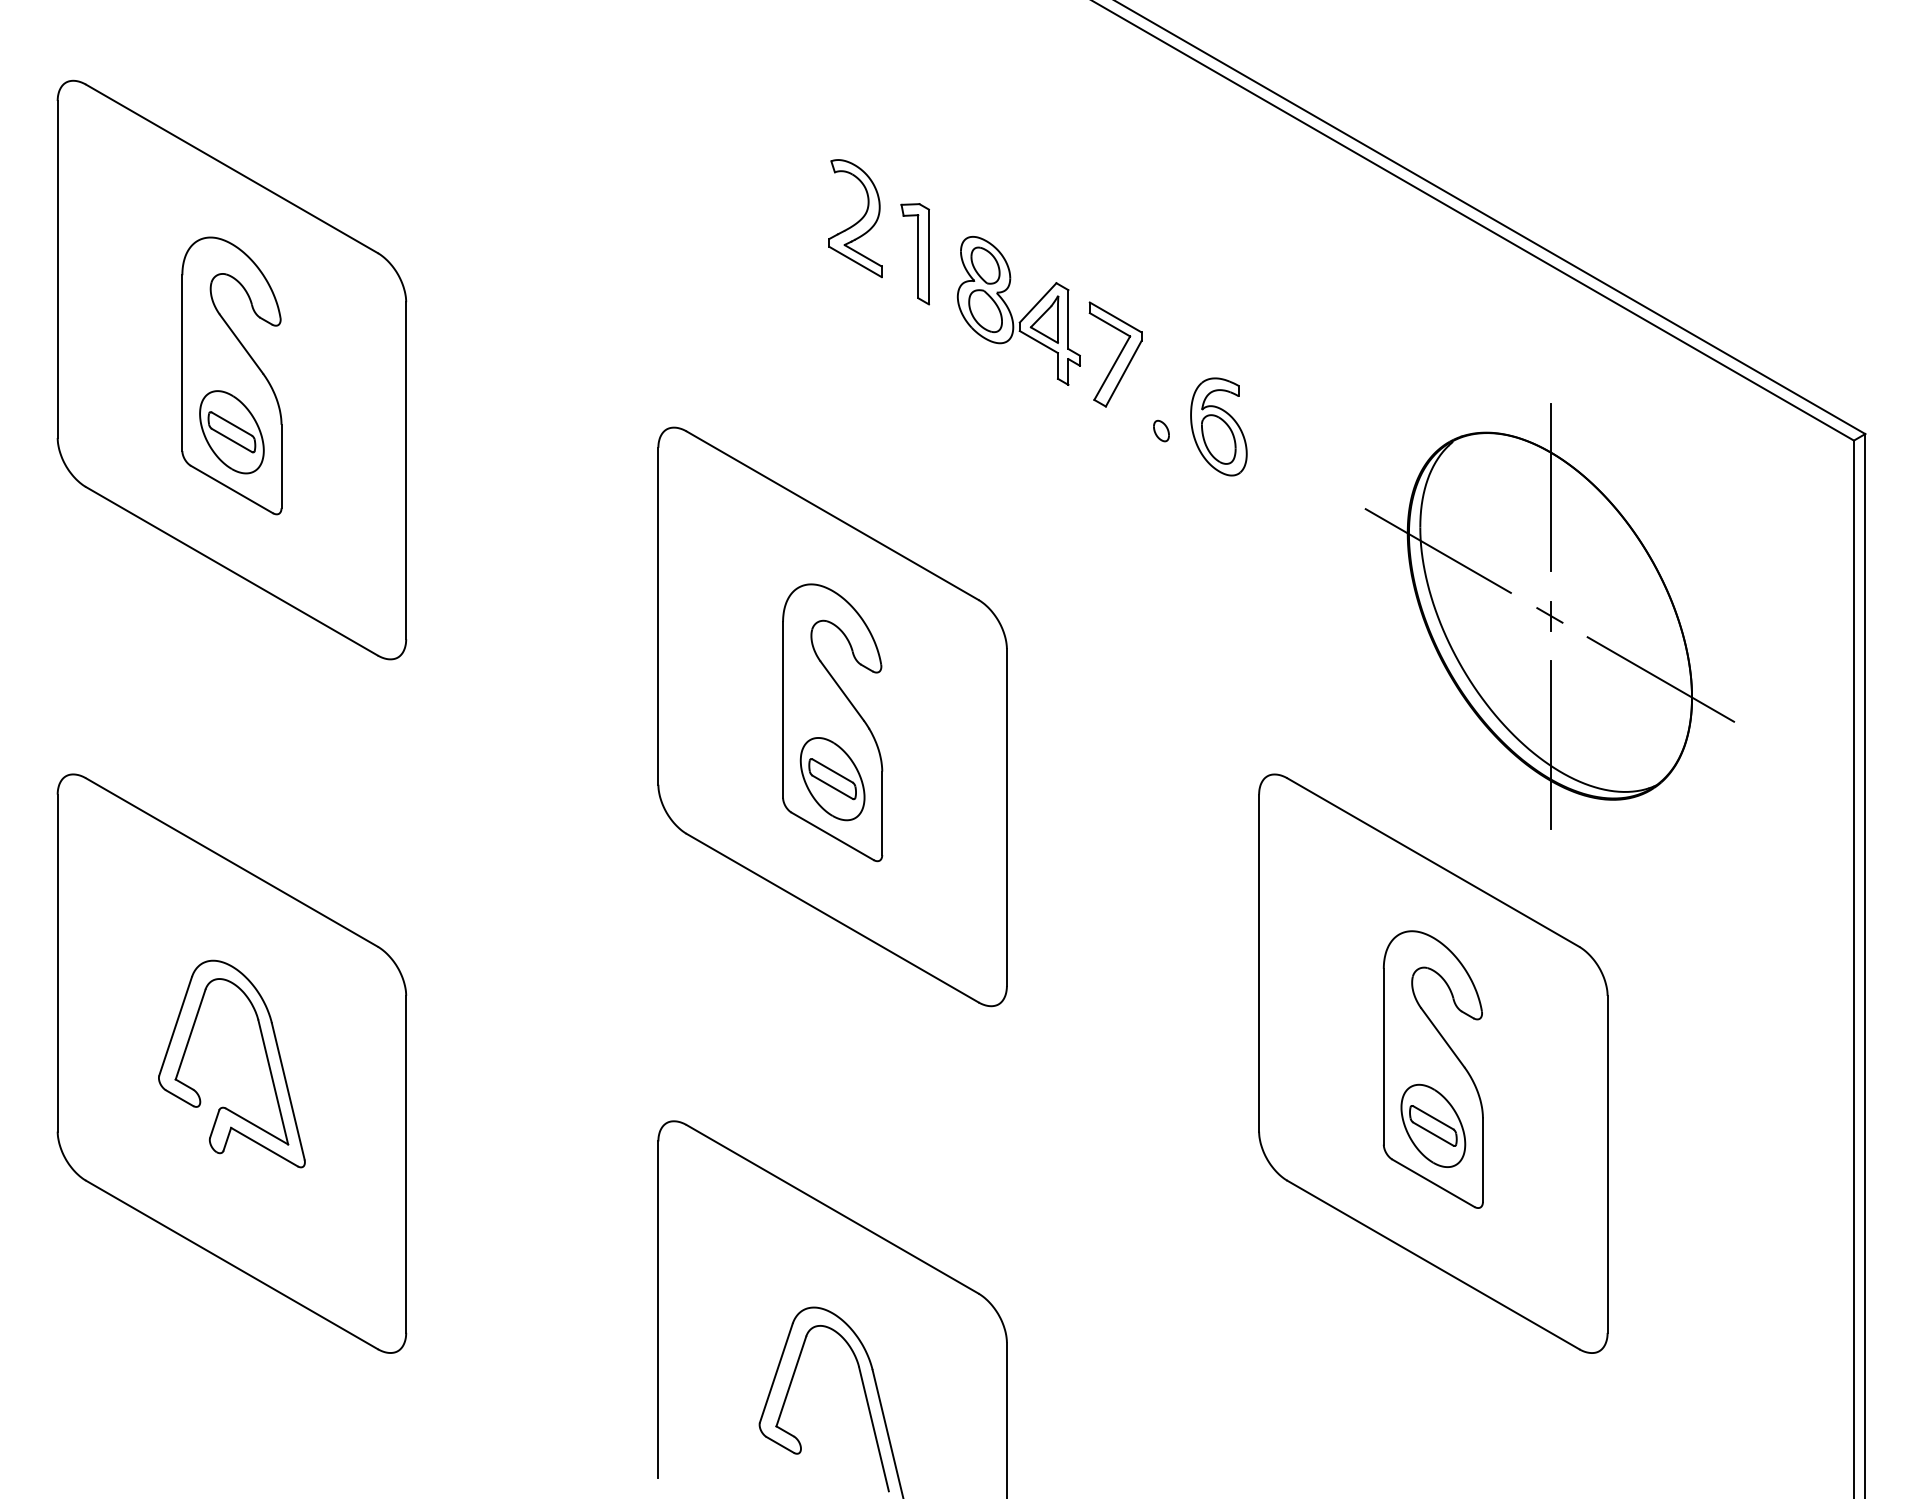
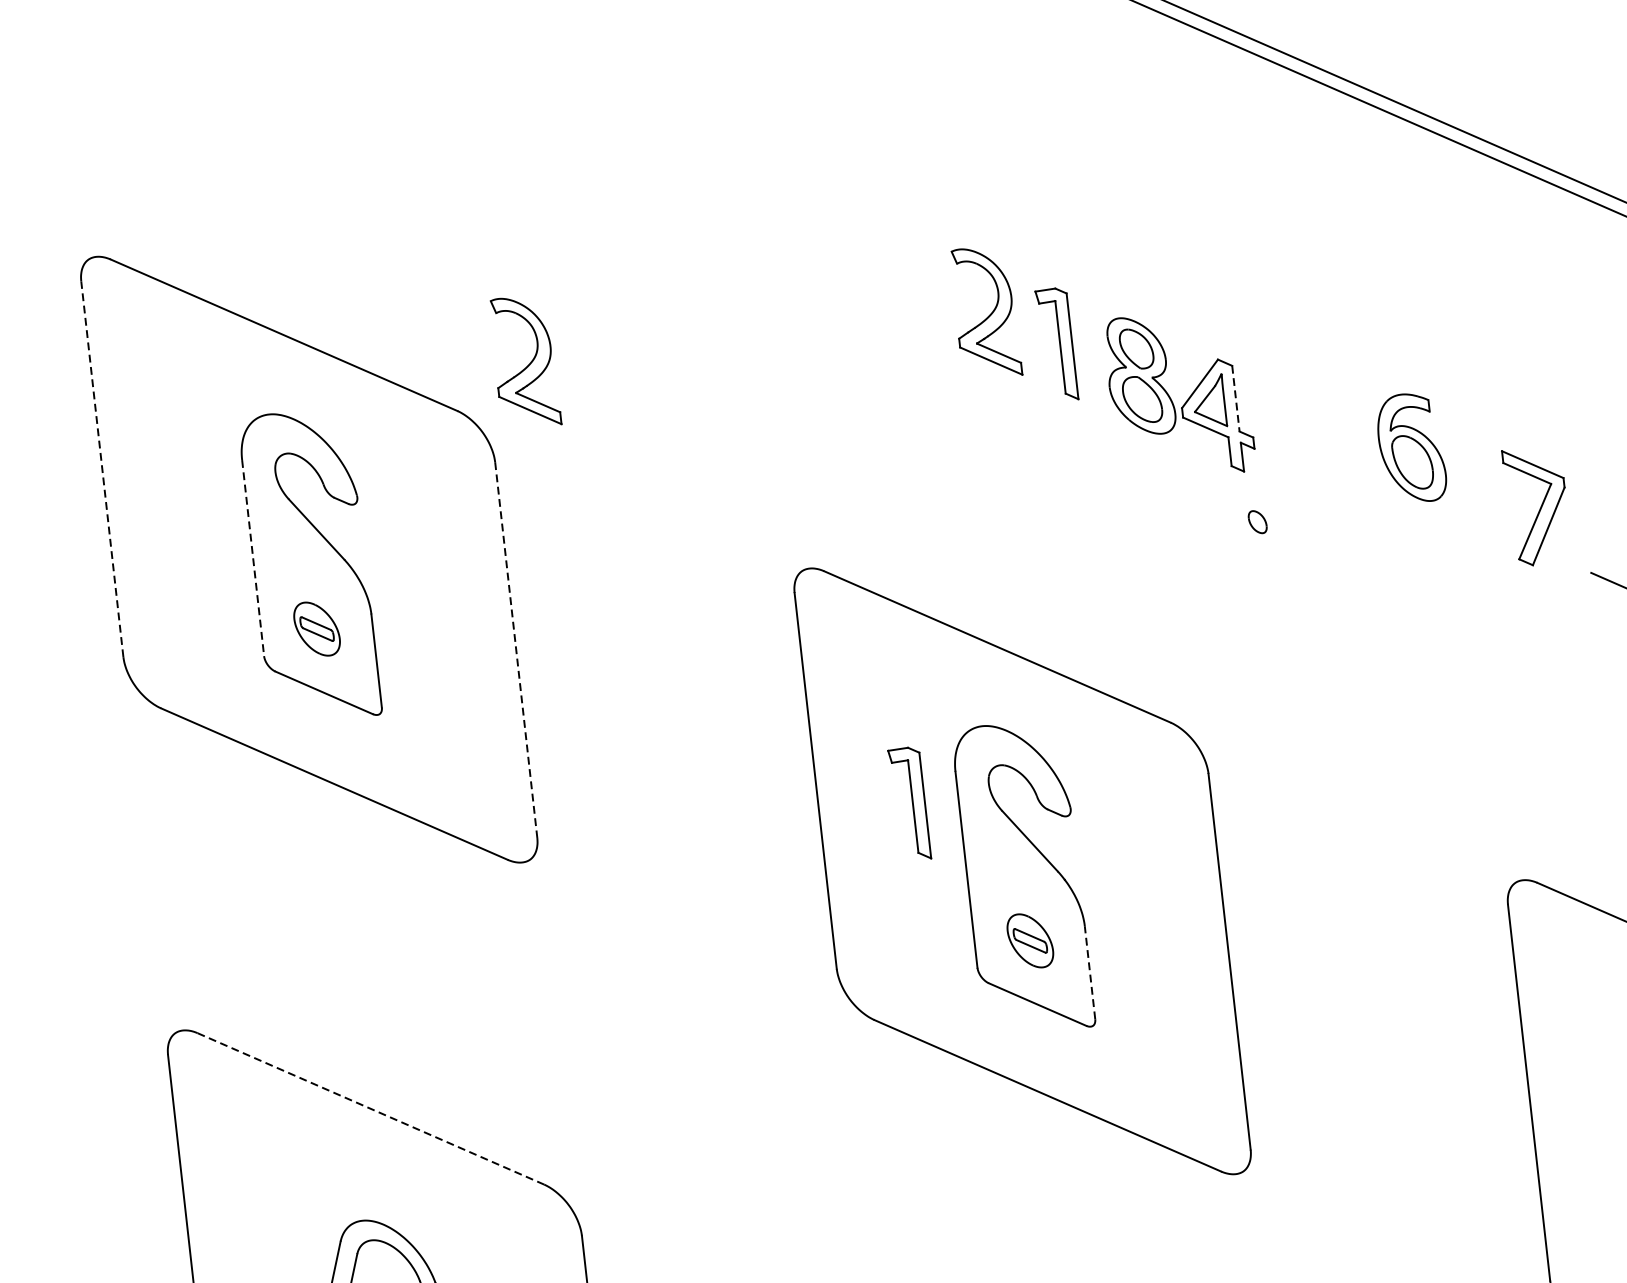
part: (442, 216) -> (524, 362), added
line: (57, 268) -> (102, 468), solid -> dashed
line: (1068, 320) -> (1236, 399), solid -> dashed
part: (1115, 354) -> (1537, 505), moved
line: (182, 363) -> (253, 558), solid -> dashed
part: (1218, 426) -> (1410, 447), moved
part: (1161, 430) -> (1257, 521), moved
part: (231, 432) -> (316, 629), size x0.6
line: (406, 471) -> (516, 650), solid -> dashed
part: (738, 646) -> (908, 804), added
part: (832, 779) -> (1030, 941), size x0.6
line: (882, 813) -> (1090, 972), solid -> dashed
line: (231, 862) -> (370, 1108), solid -> dashed

